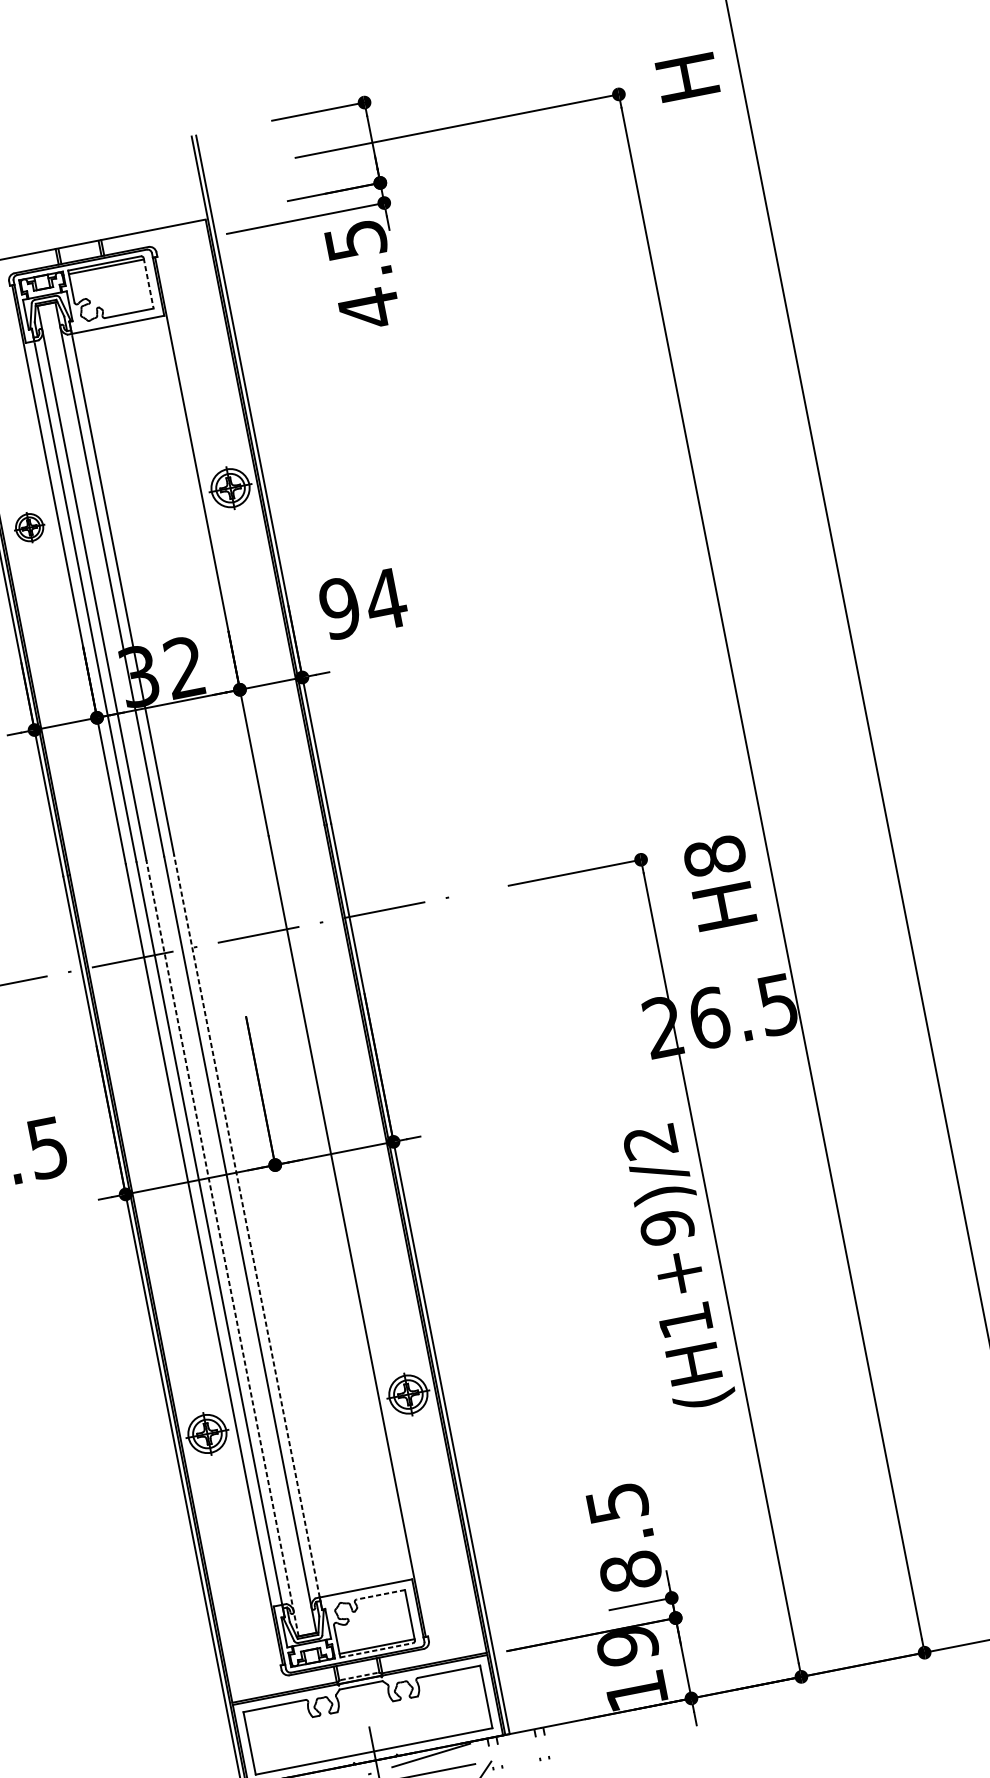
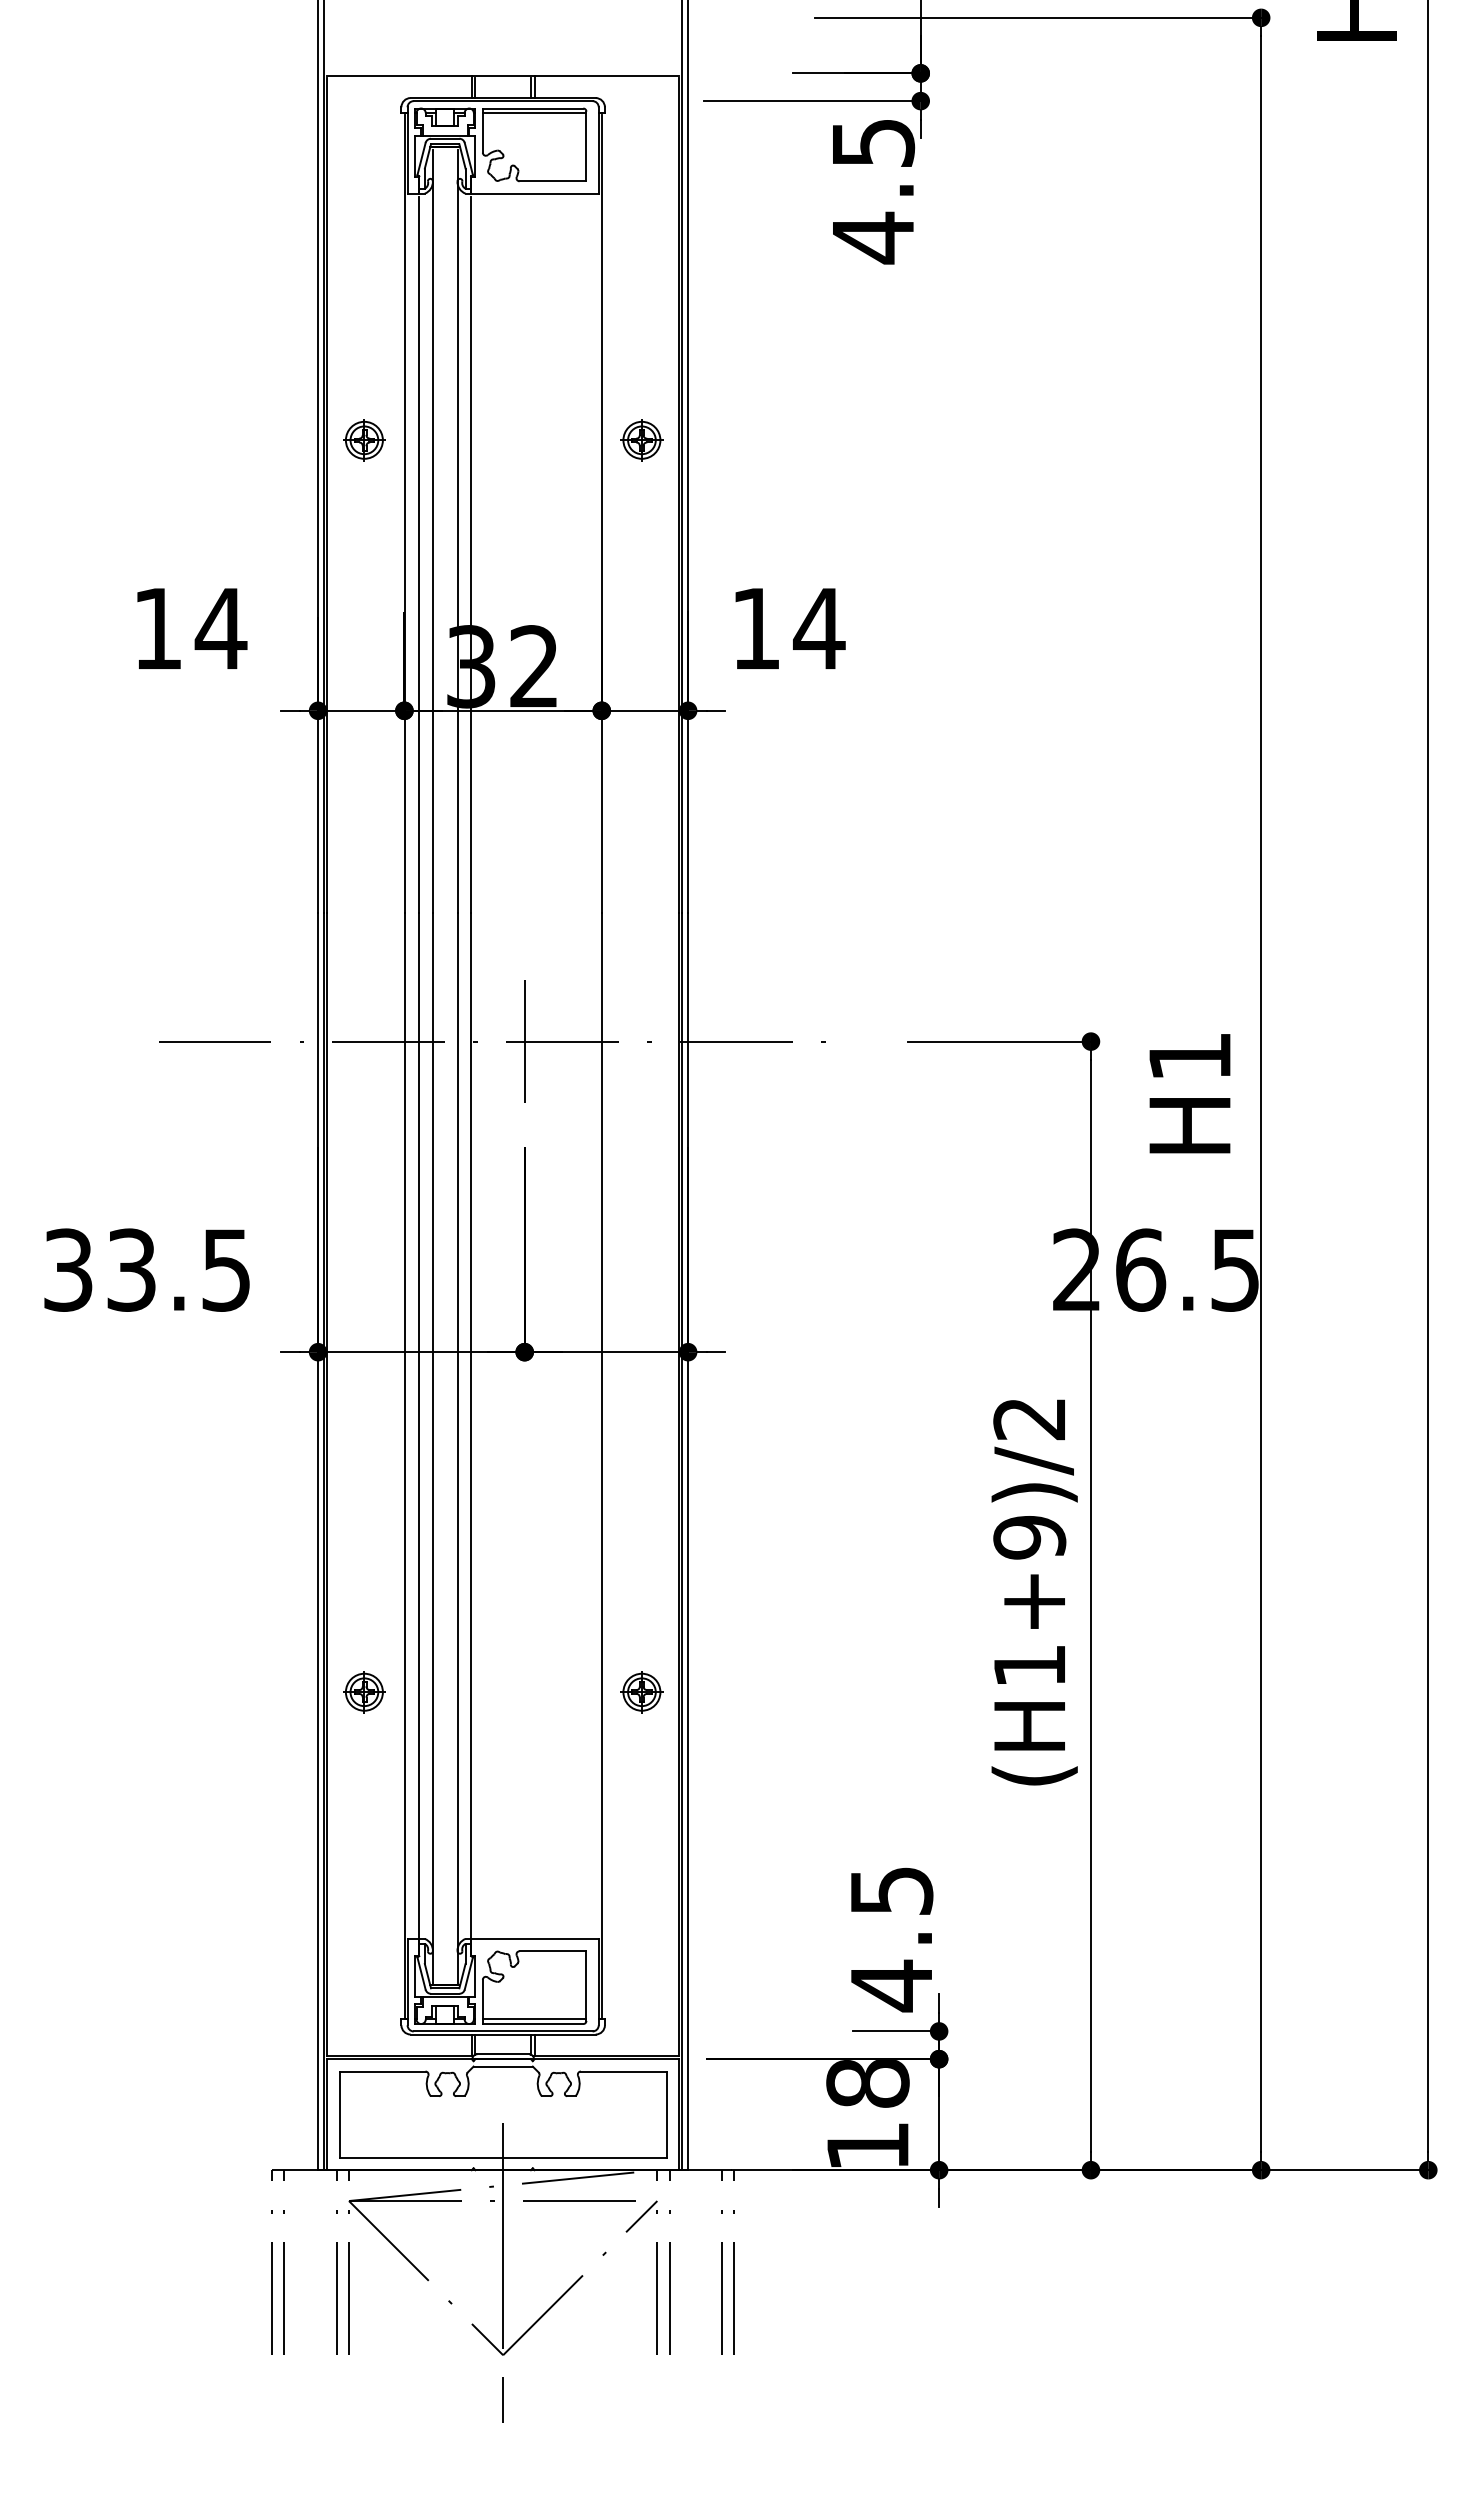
line: (148, 283) -> (586, 146), dashed -> solid
part: (230, 488) -> (641, 440), size x0.71
text: (339, 608) -> (755, 628), 94 -> 14
text: (714, 856) -> (1189, 1056), H8 -> H1
line: (230, 940) -> (524, 1041), added
line: (247, 1225) -> (471, 1425), dashed -> solid
line: (222, 1247) -> (432, 1448), dashed -> solid
part: (408, 1394) -> (641, 1692), size x0.71
part: (207, 1434) -> (364, 1692), size x0.71
text: (630, 1571) -> (891, 1985), 8.5 -> 4.5
line: (380, 1595) -> (552, 1951), dashed -> solid
text: (627, 1646) -> (867, 2084), 19 -> 18
line: (377, 1650) -> (533, 2024), dashed -> solid
line: (359, 1676) -> (503, 2054), dashed -> solid

